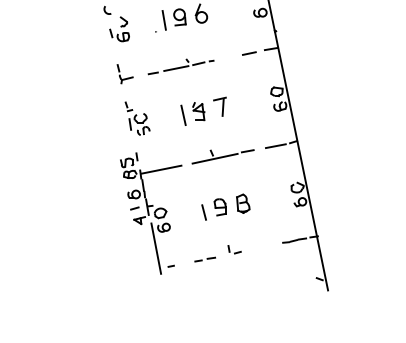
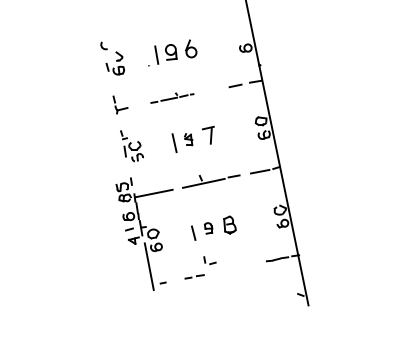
part: (181, 66) -> (172, 97), size x0.7
part: (198, 111) -> (188, 139), size x0.7
part: (220, 207) -> (208, 228), size x0.7
part: (234, 249) -> (209, 260), moved

